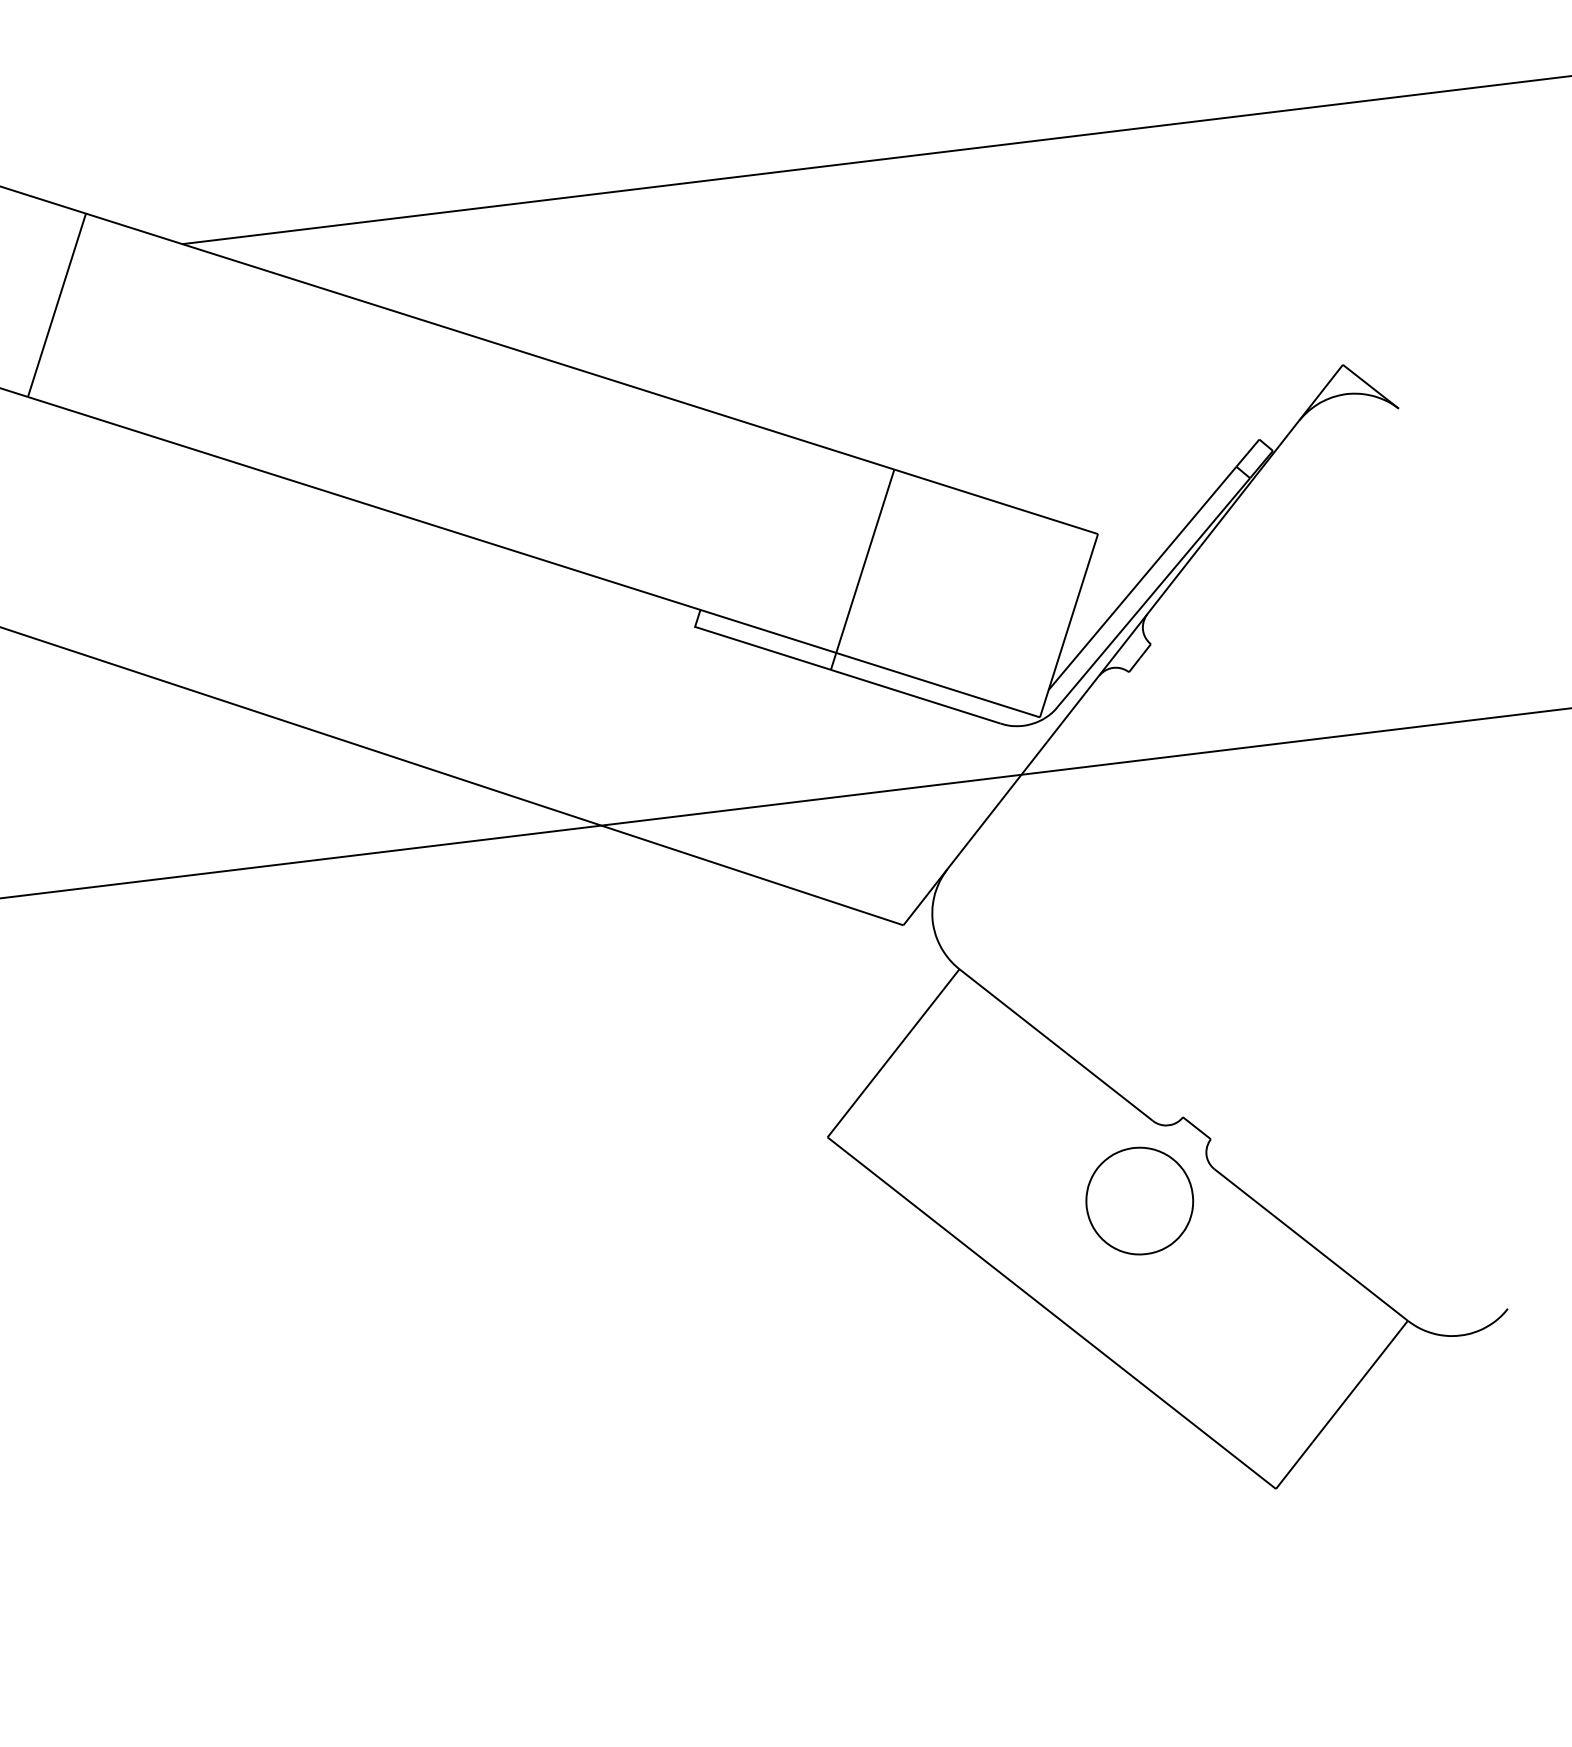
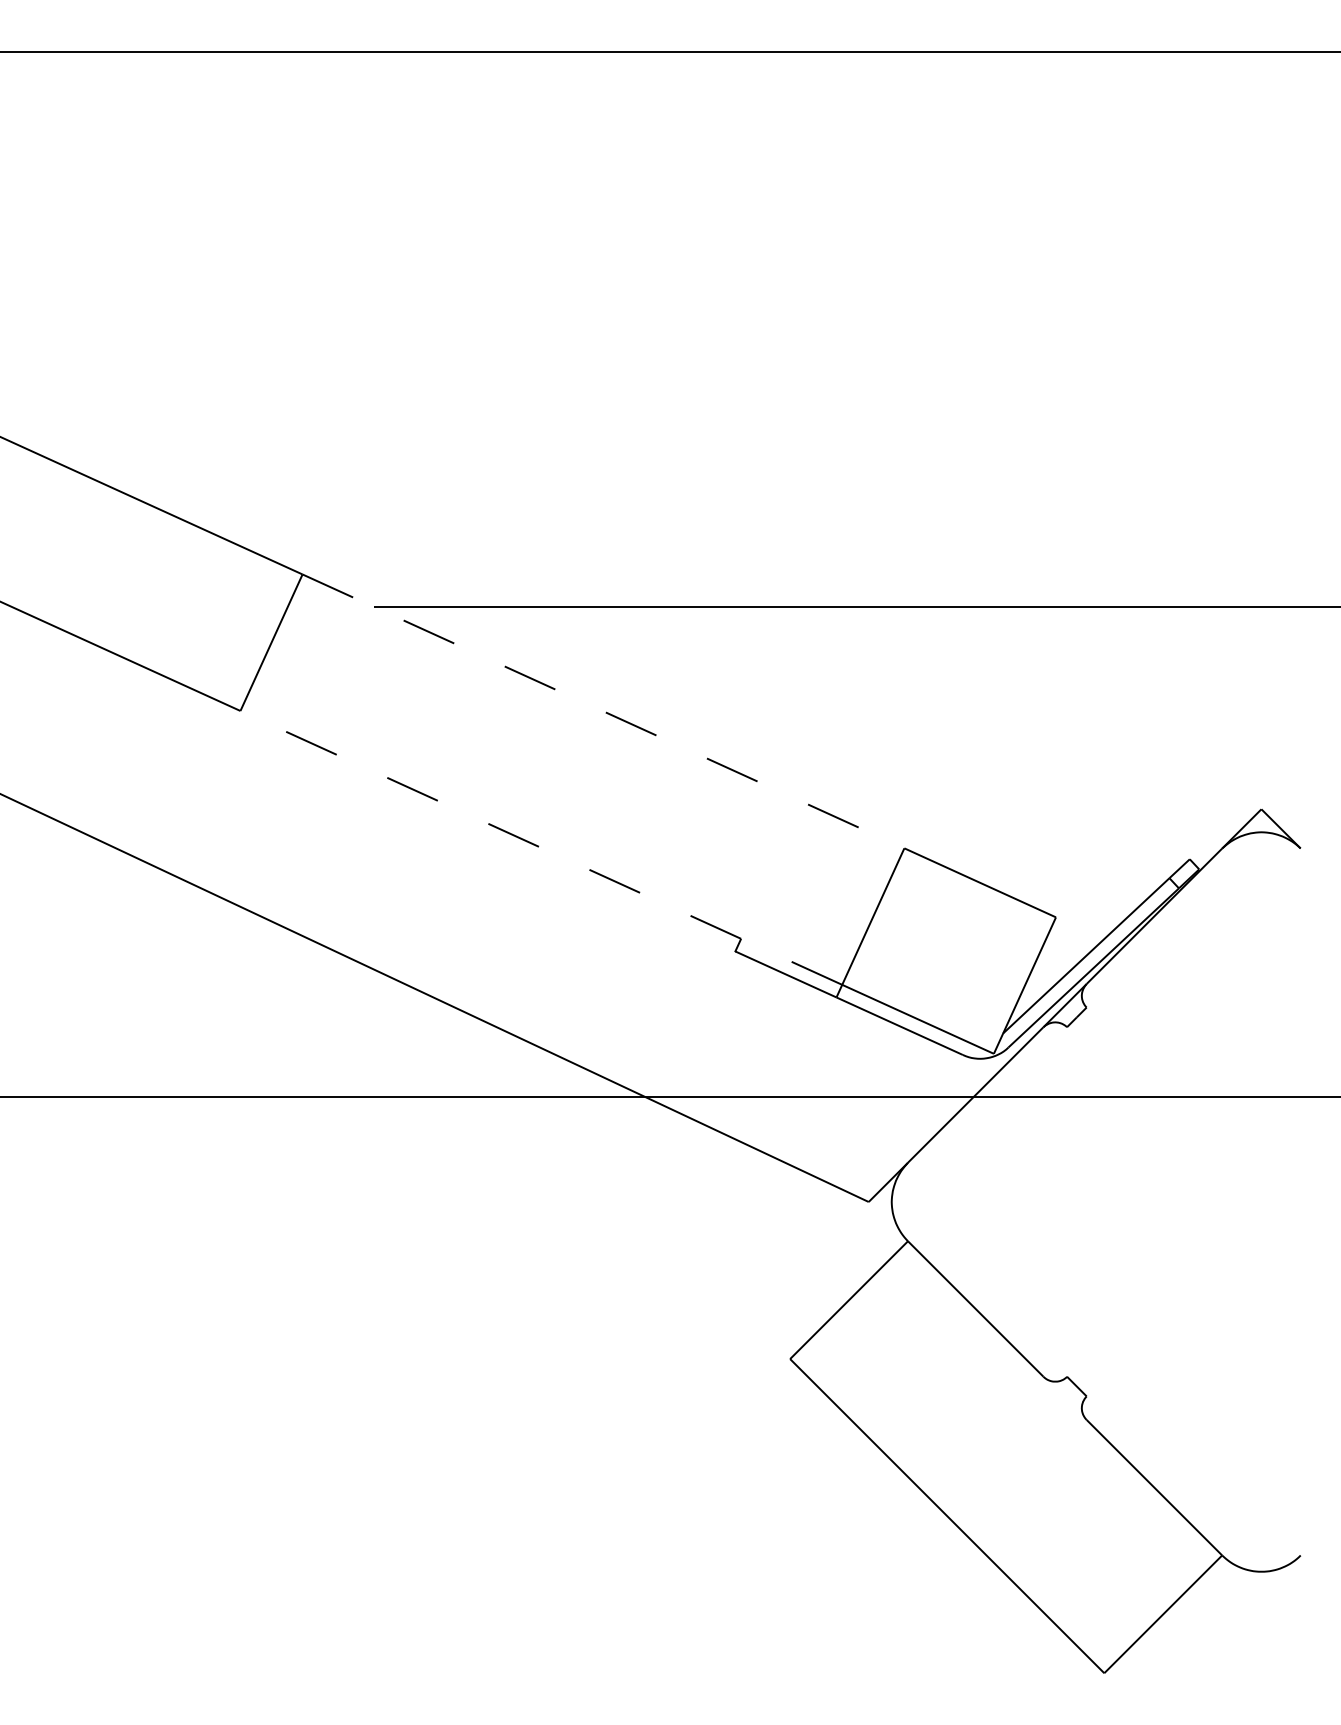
line: (490, 341) -> (603, 711), solid -> dashed
line: (432, 524) -> (541, 847), solid -> dashed
part: (1139, 1200) -> (1025, 1437), removed

